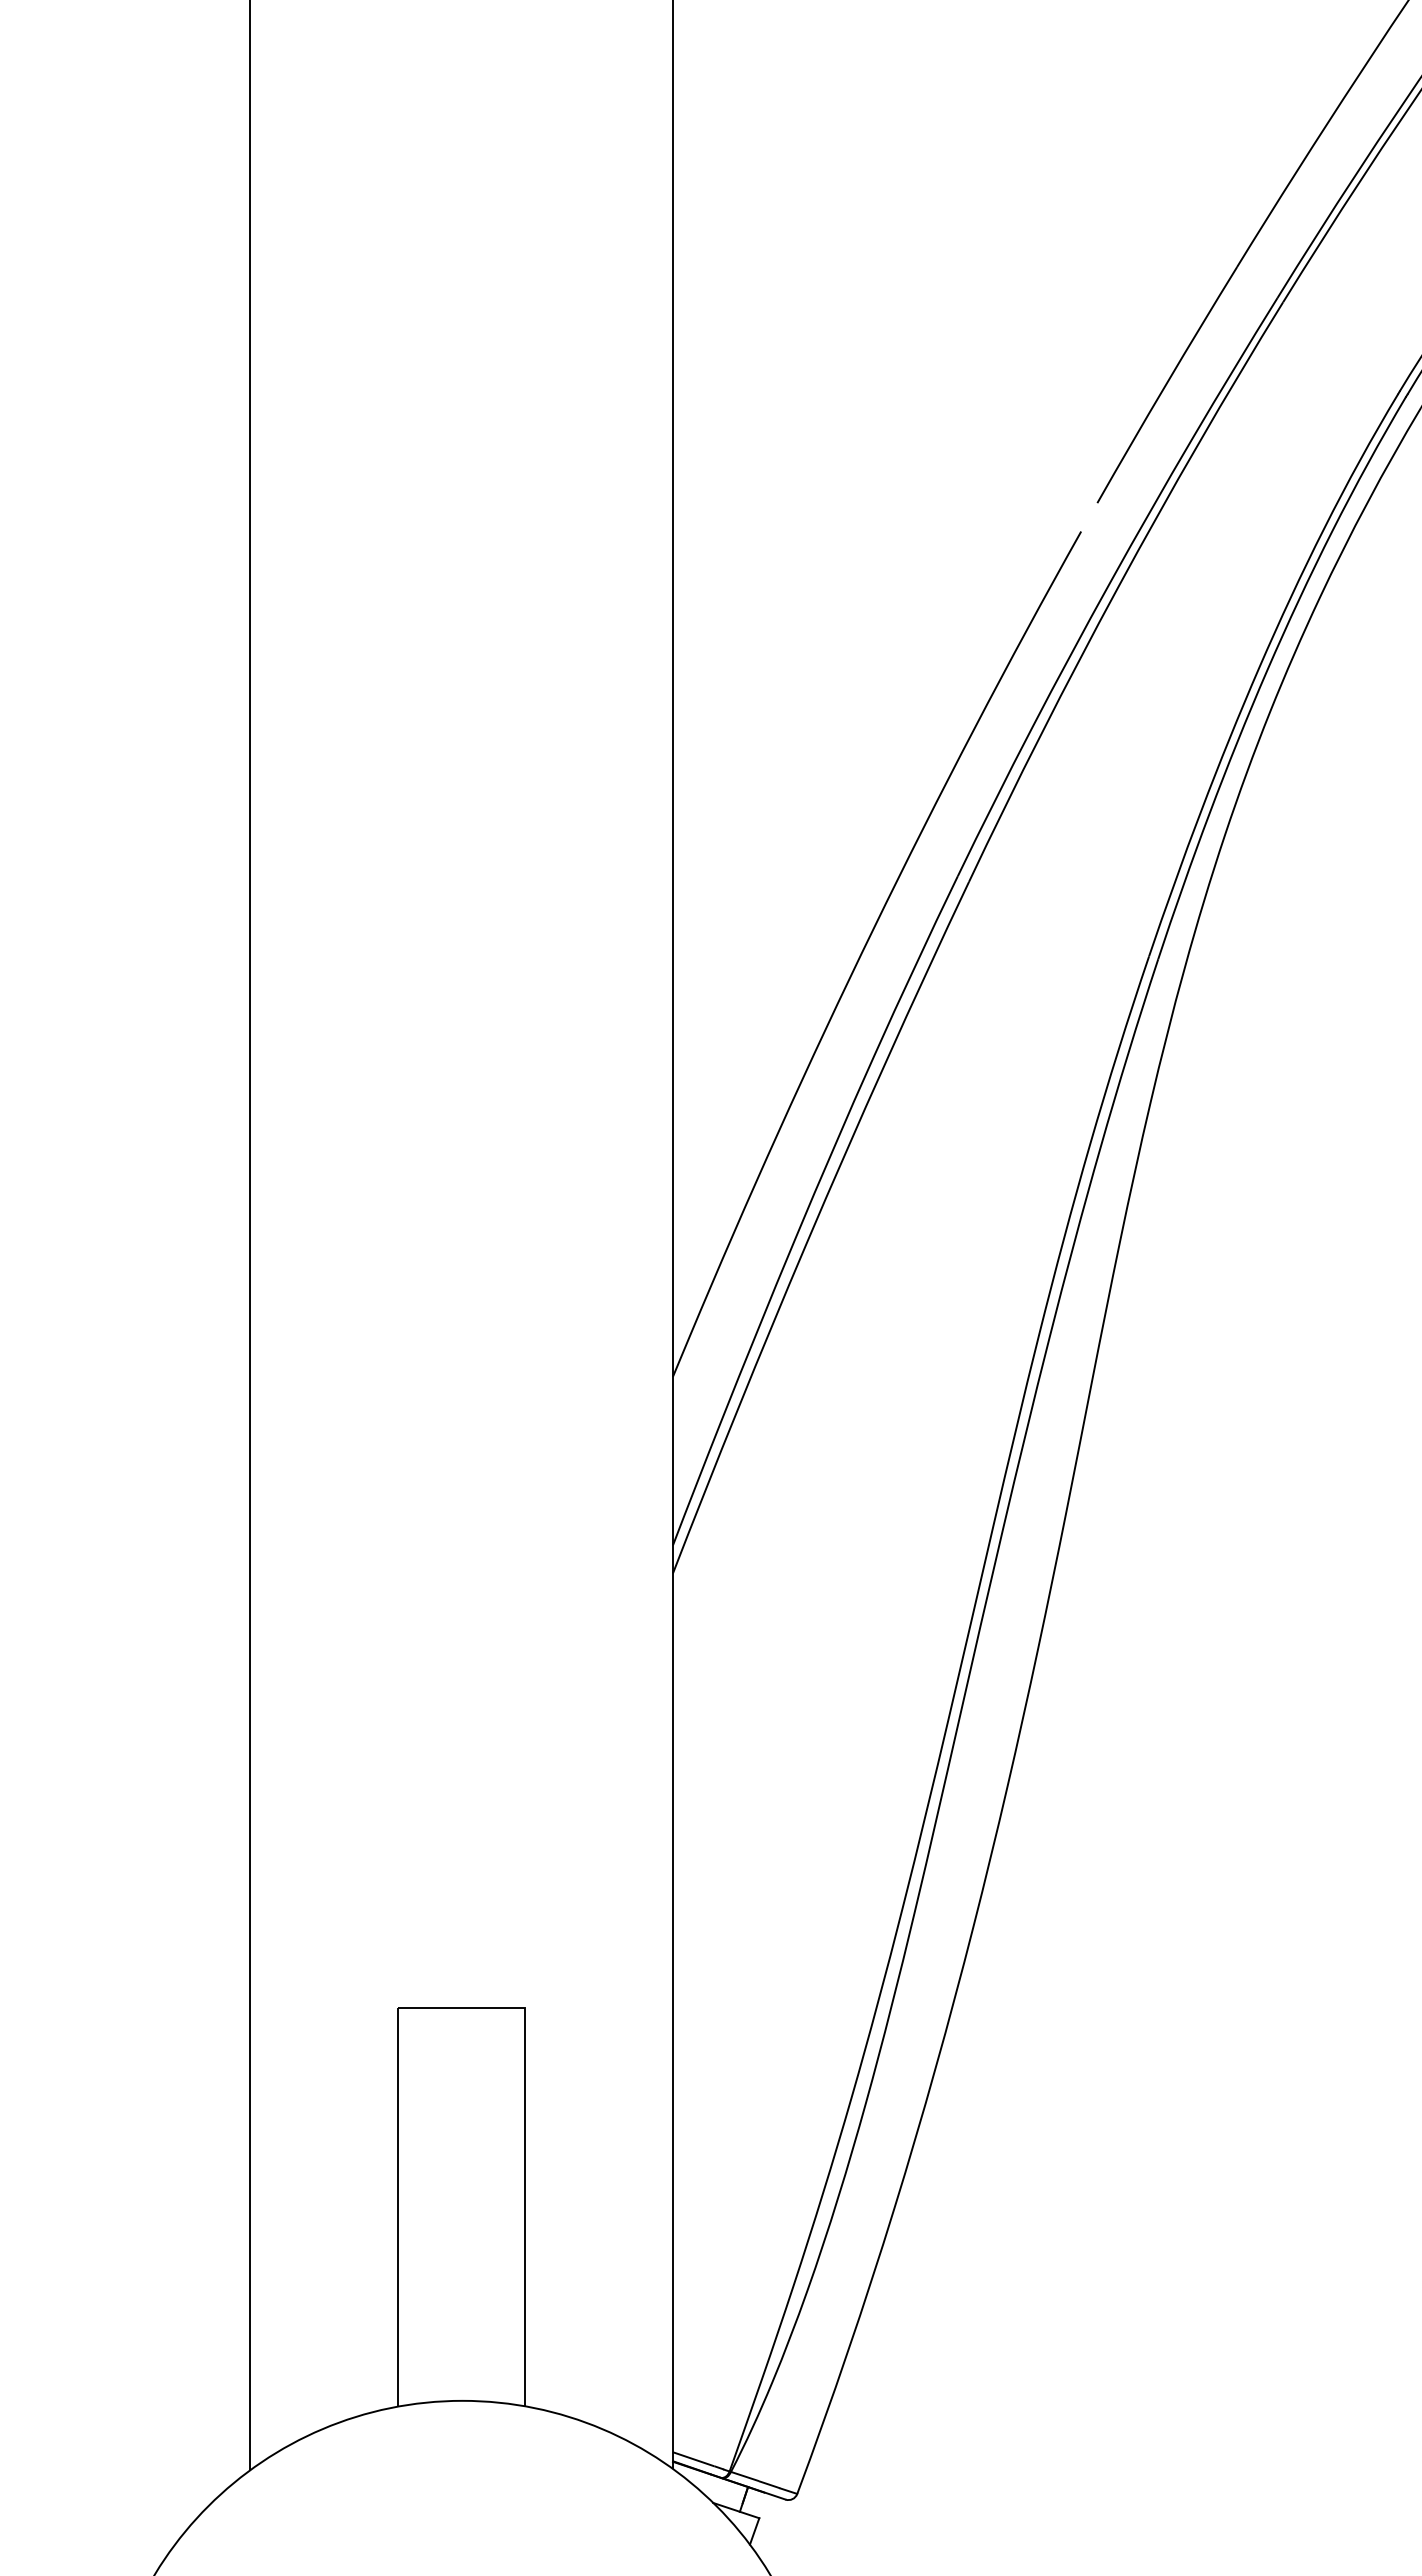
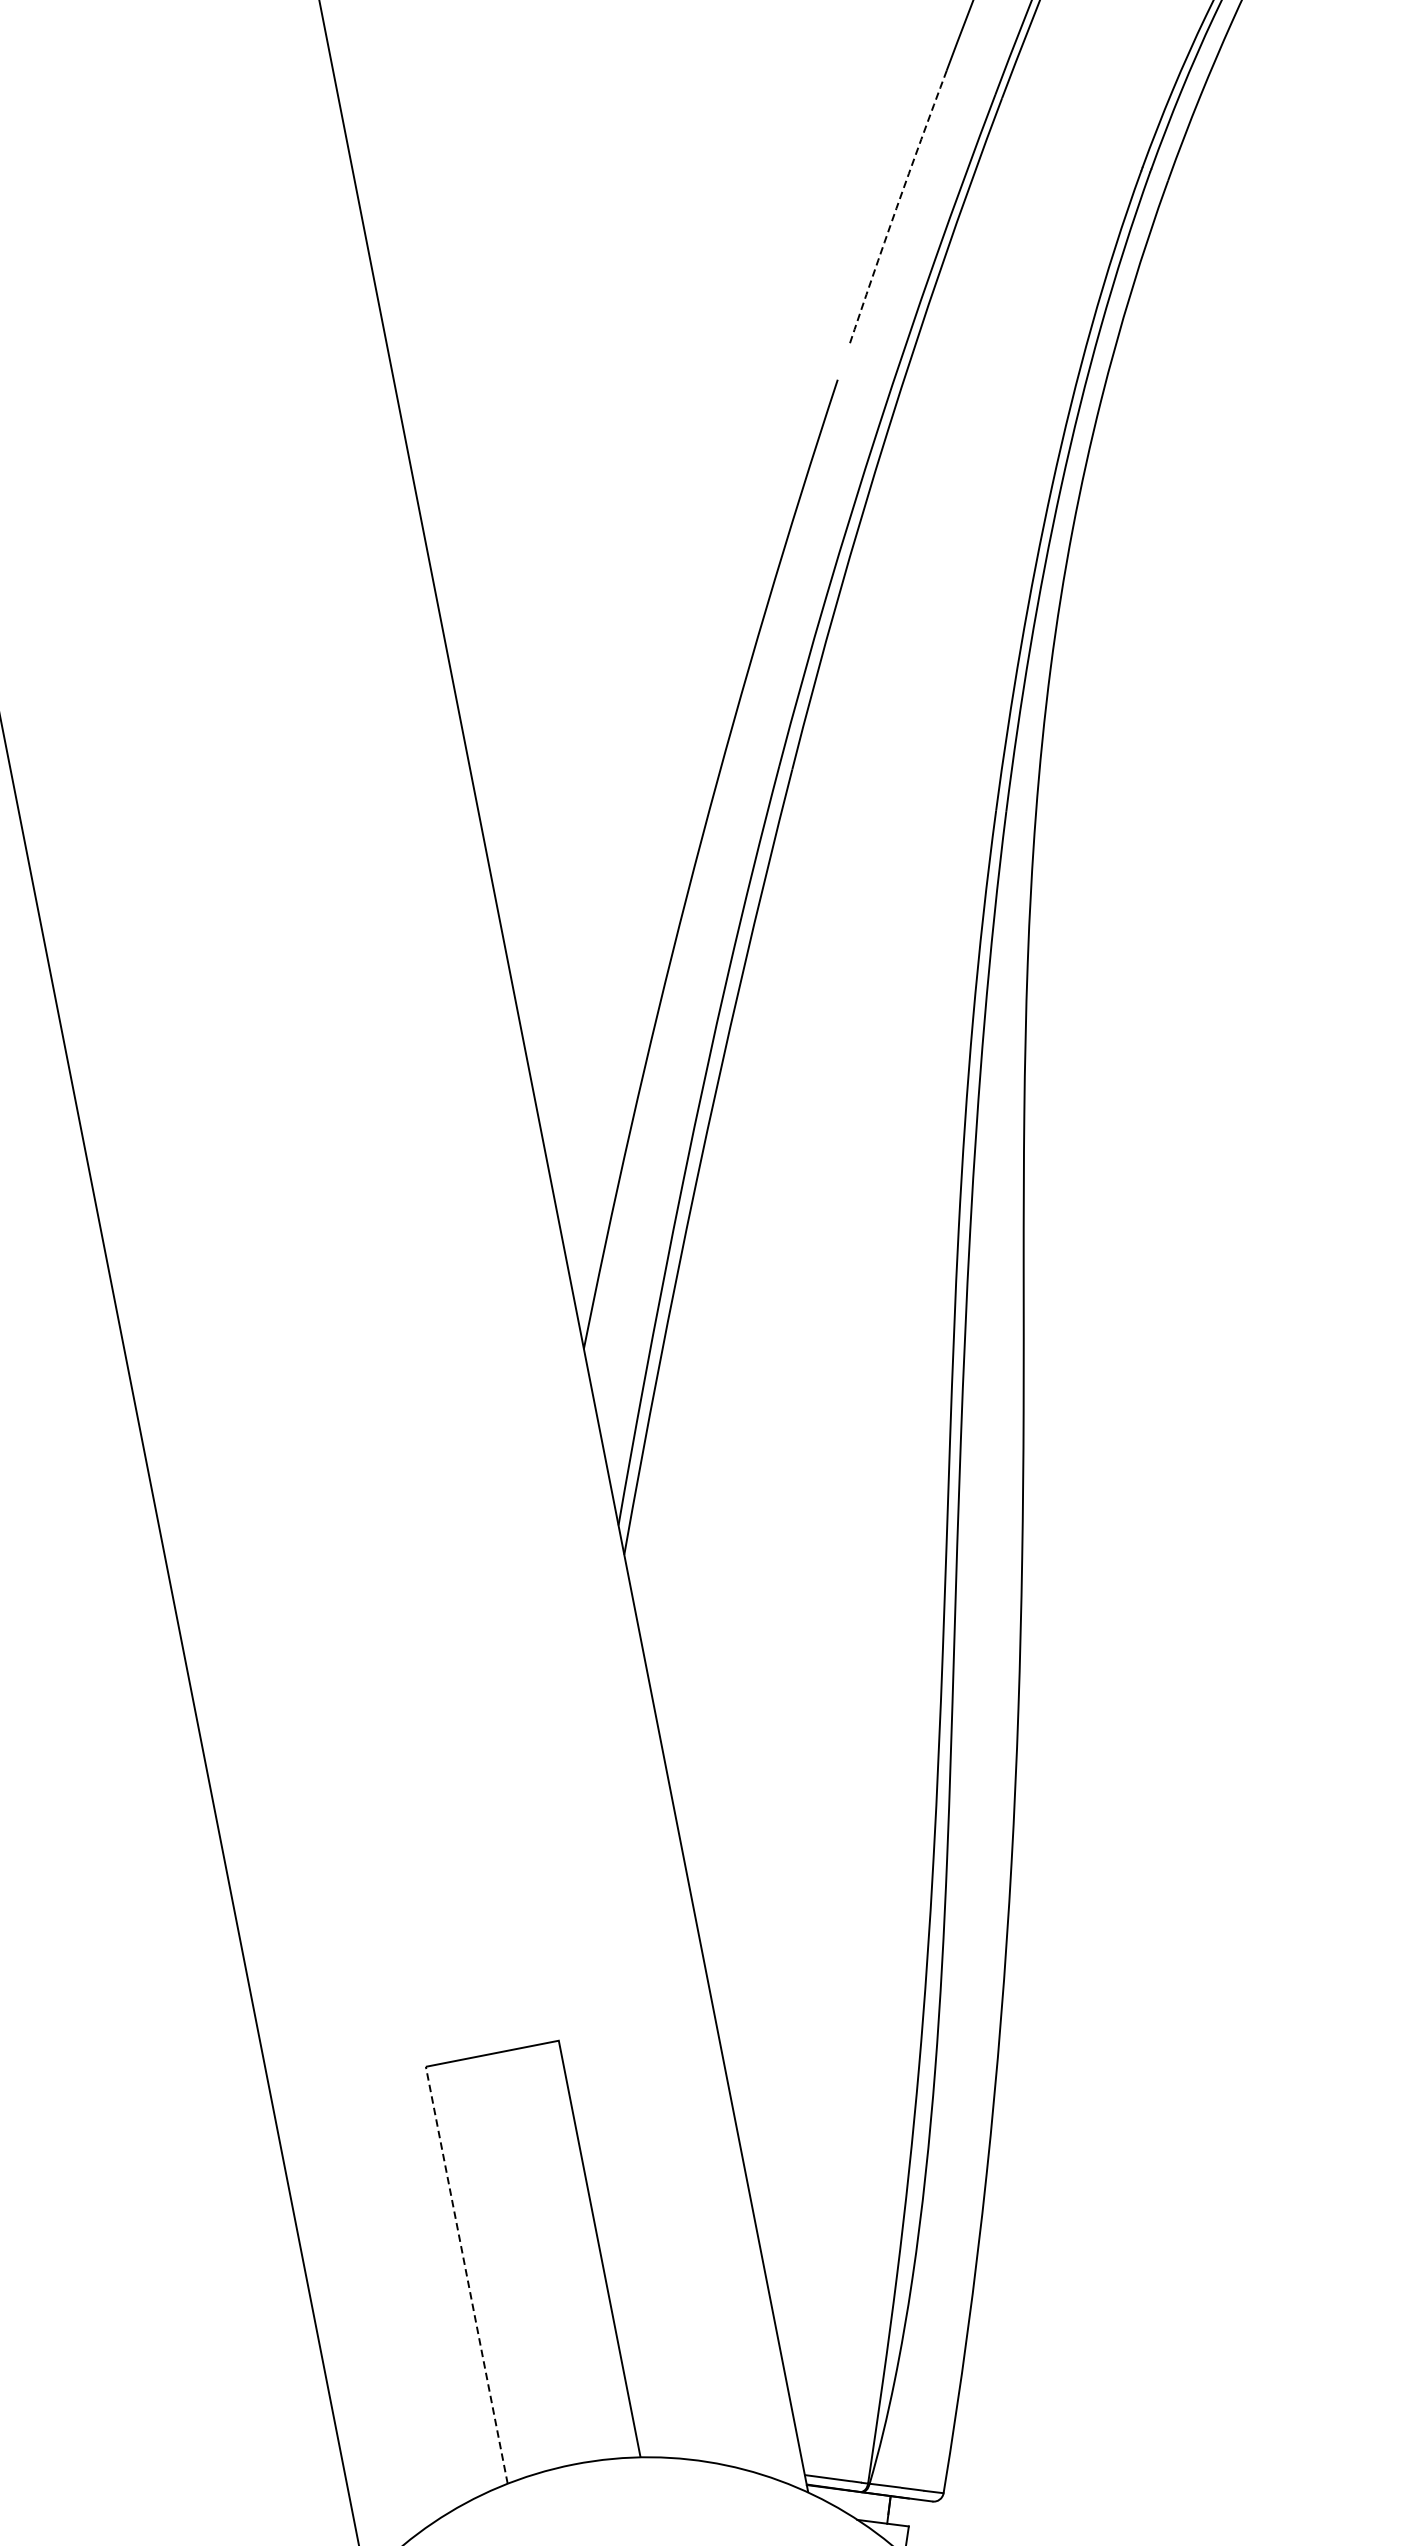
arc: (1166, 384) -> (896, 208), solid -> dashed
line: (398, 2207) -> (467, 2275), solid -> dashed

